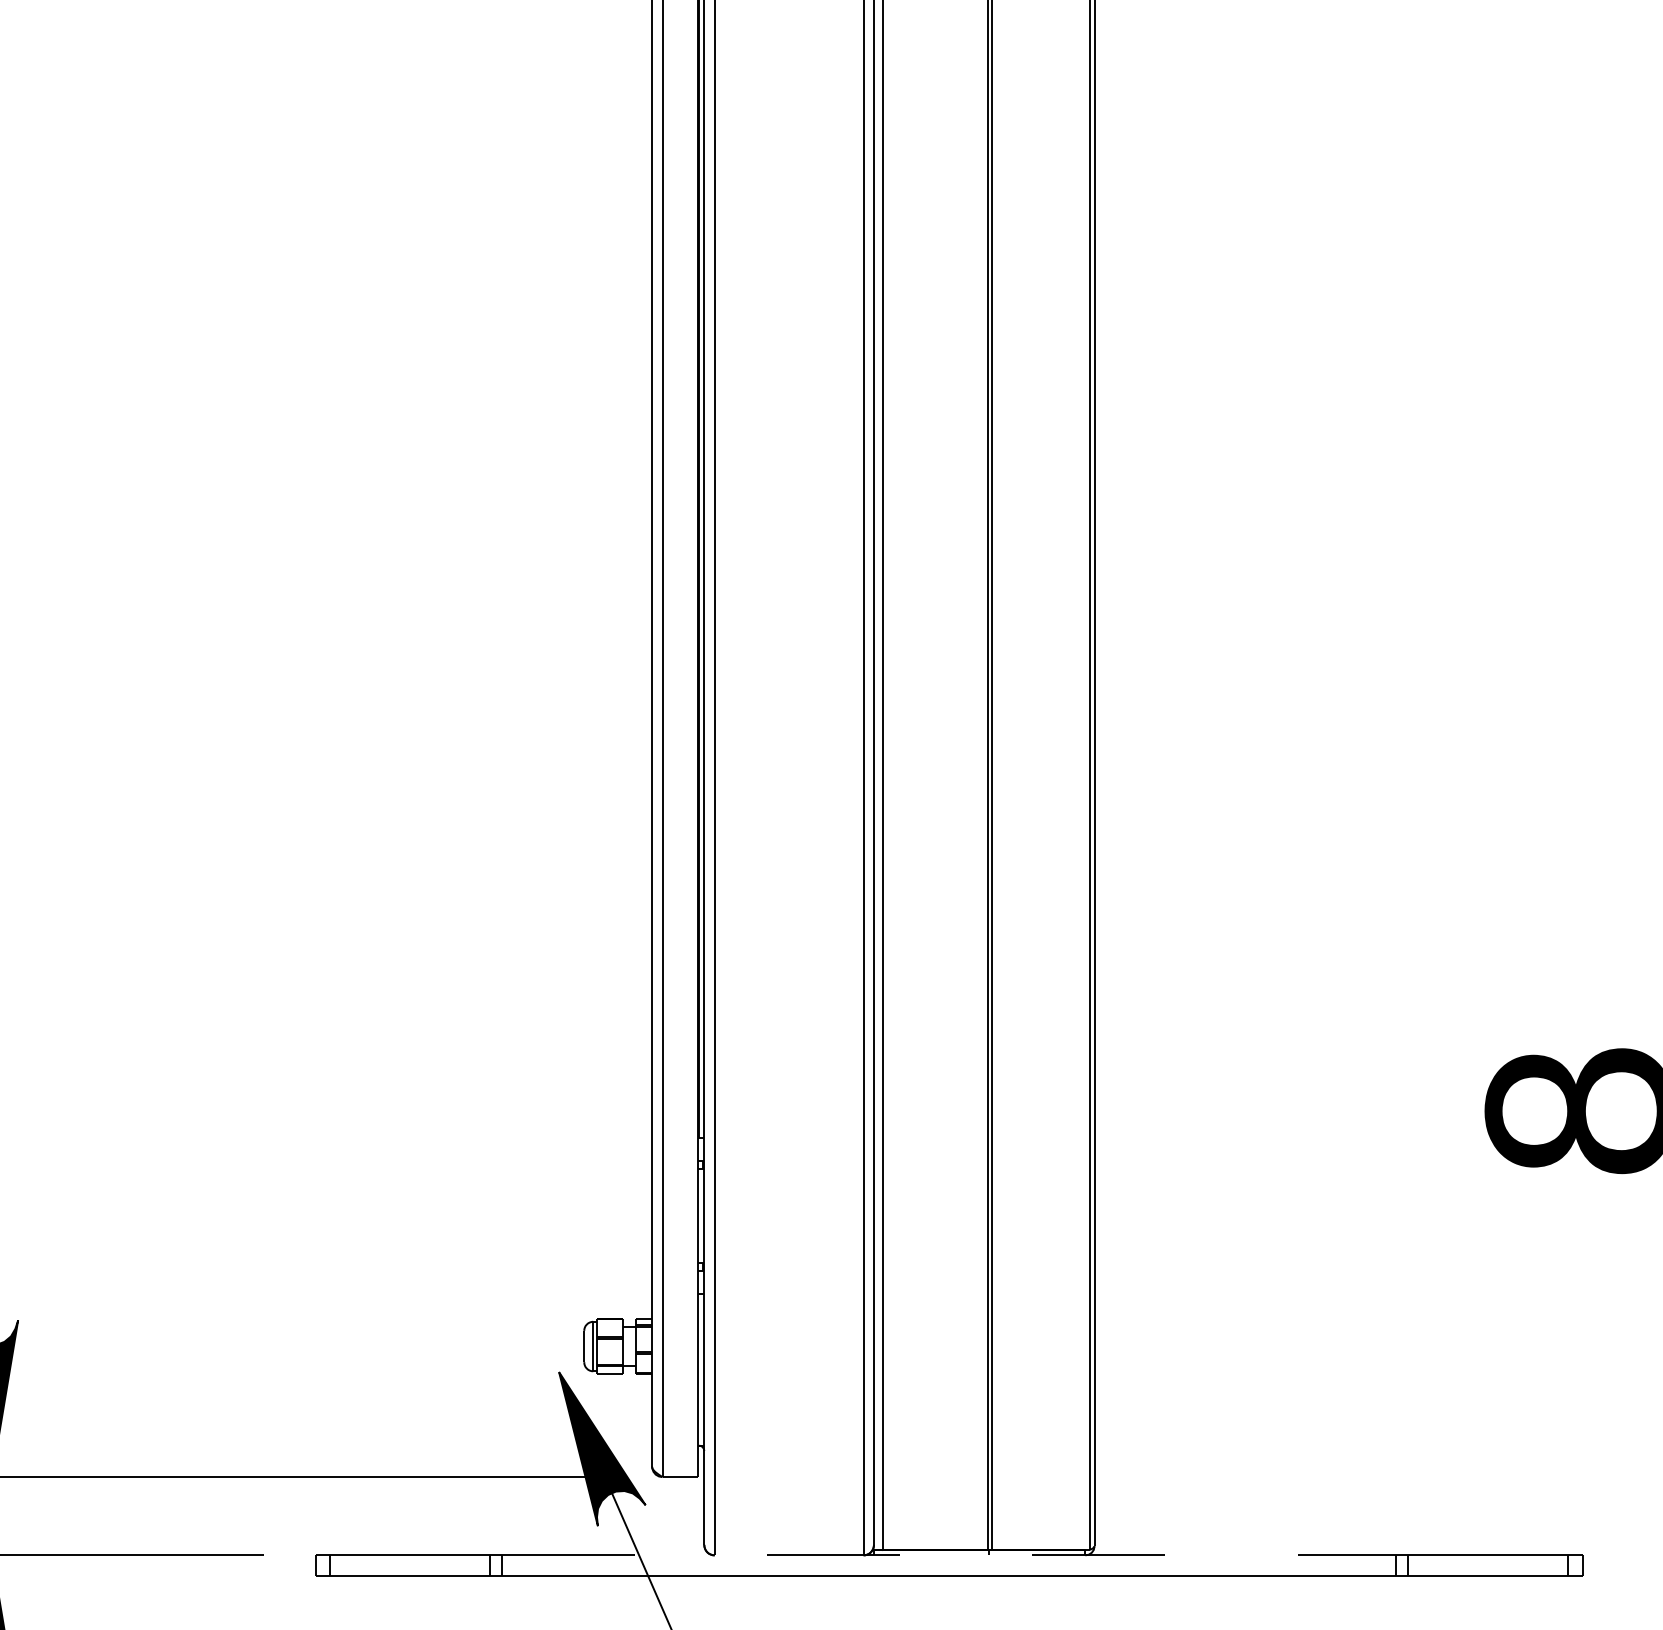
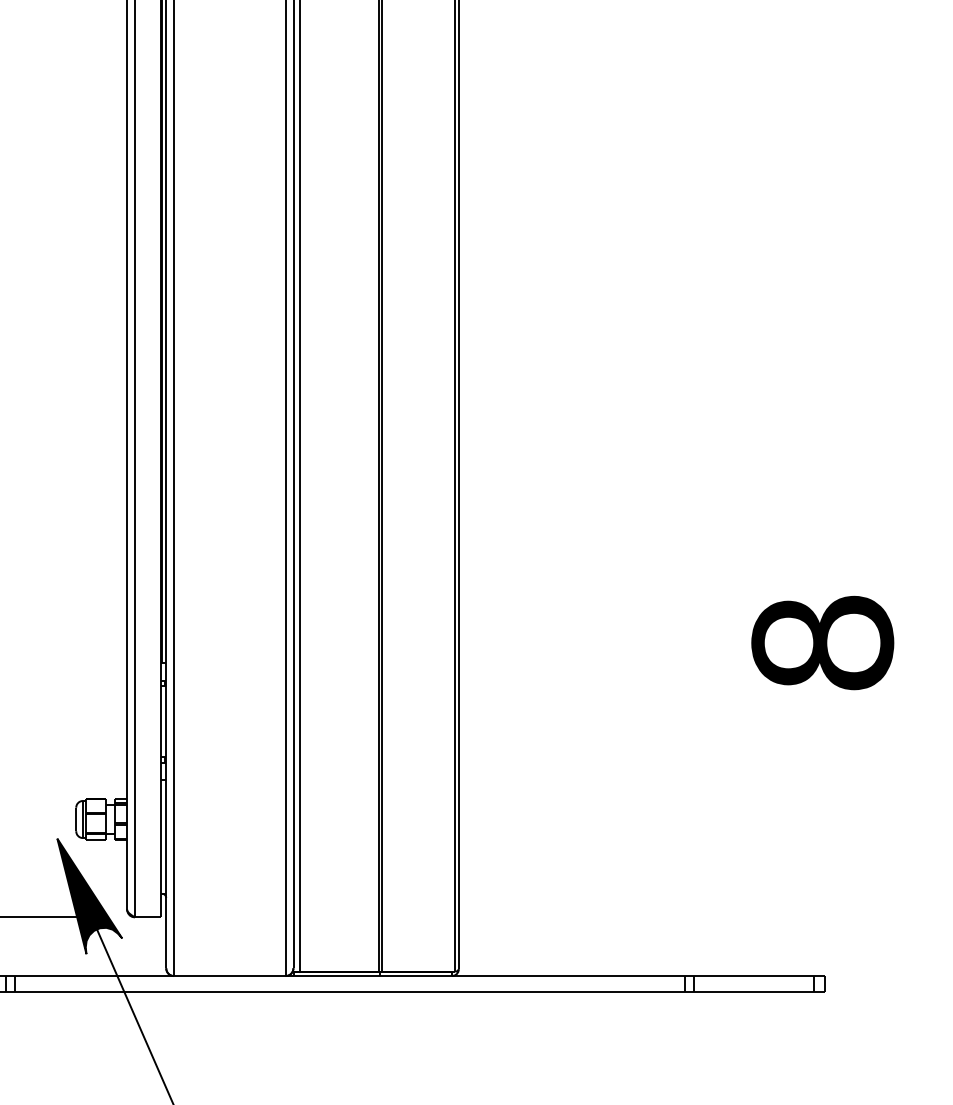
line: (949, 1555) -> (350, 976), dashed -> solid

